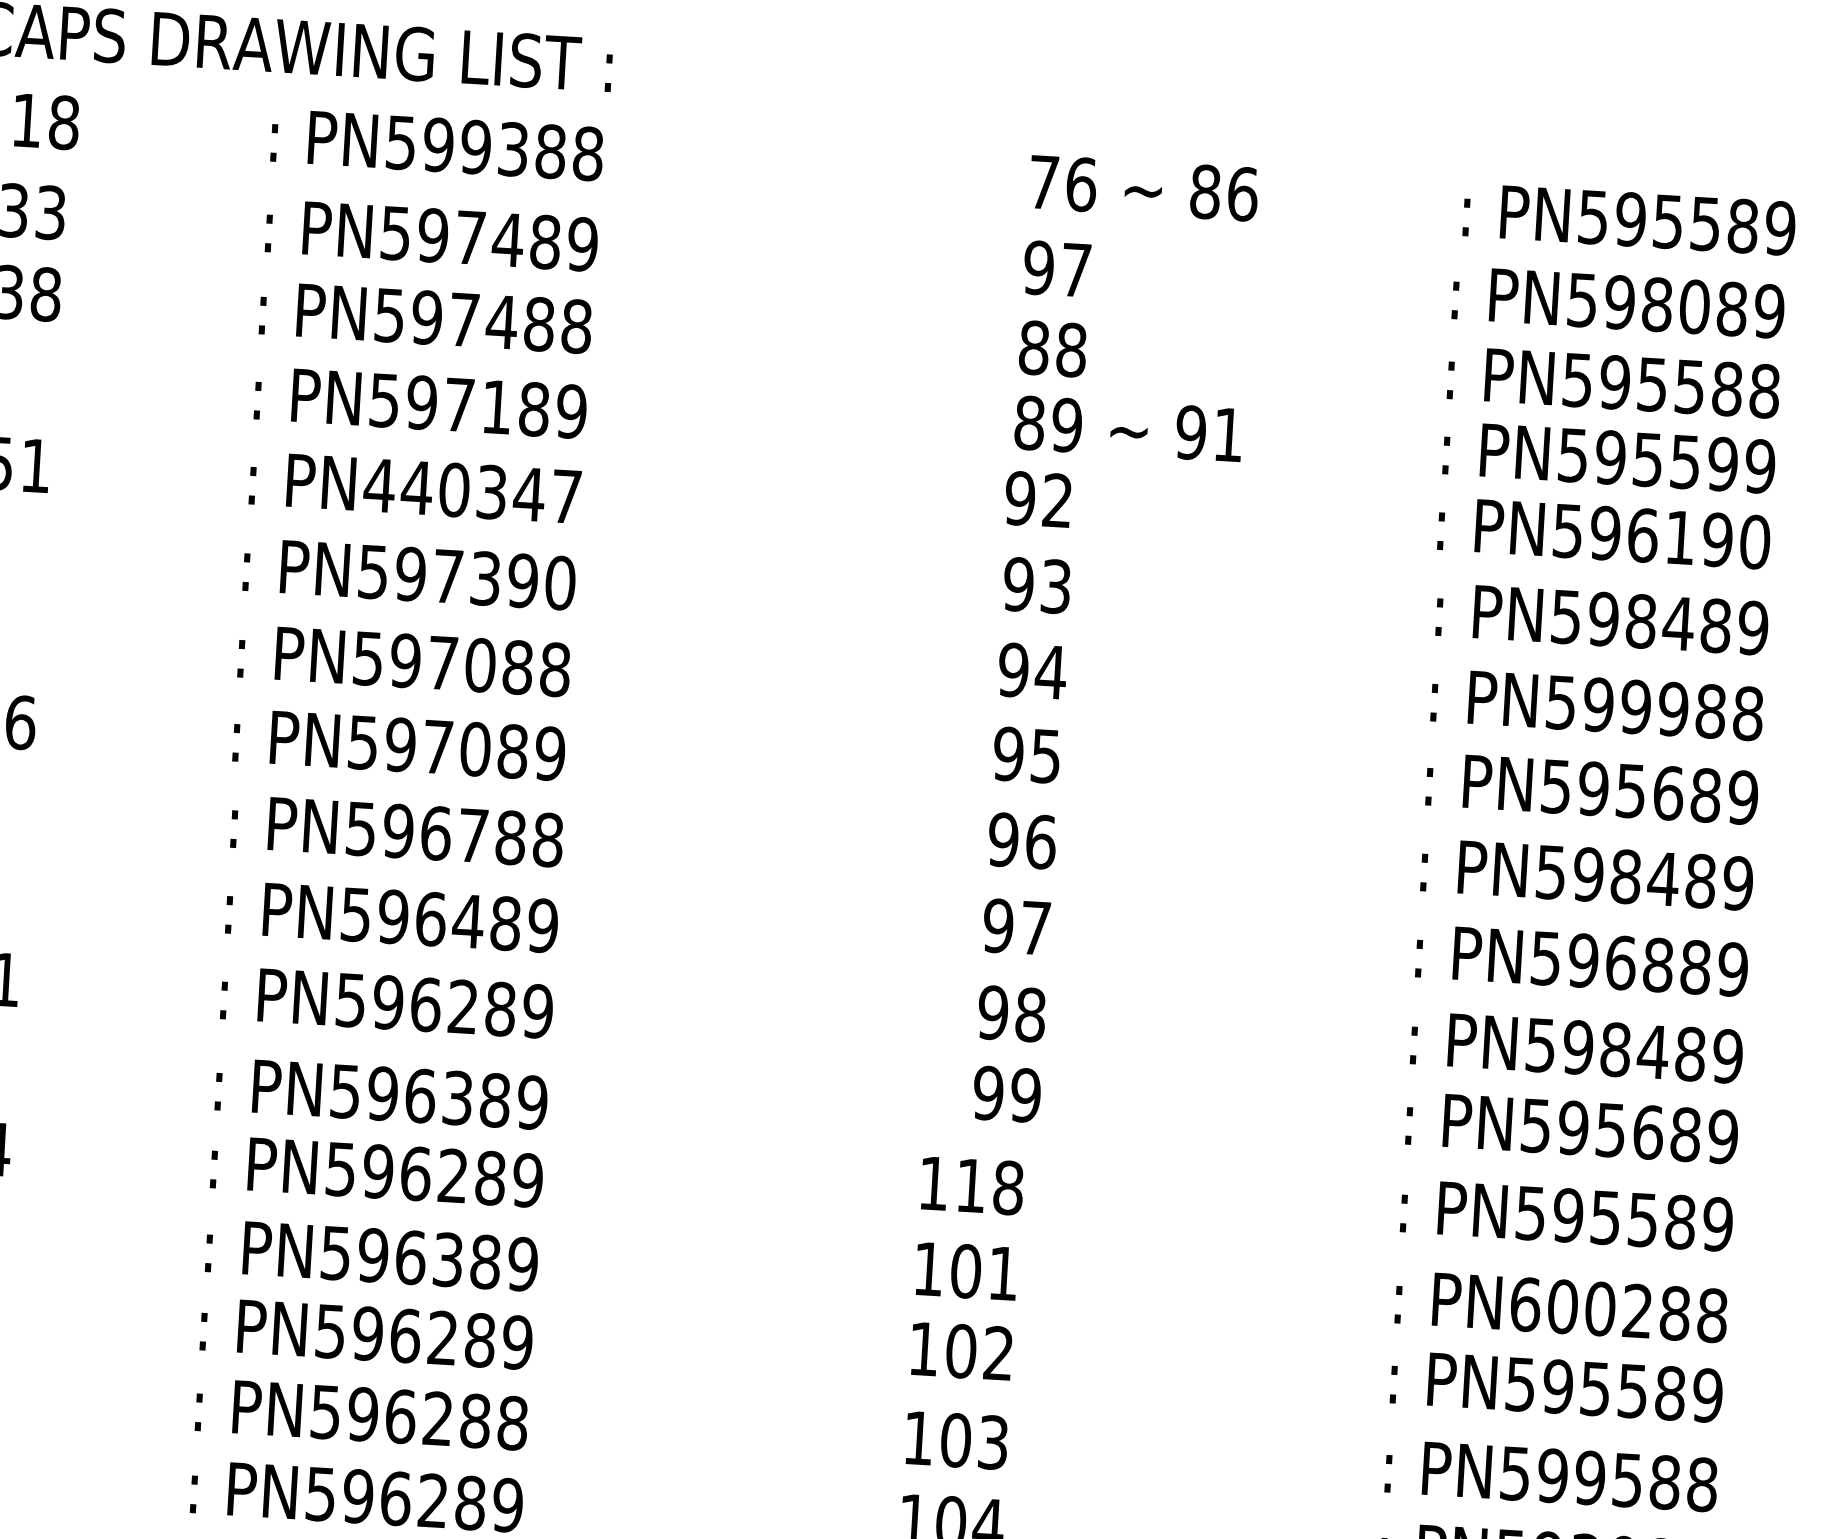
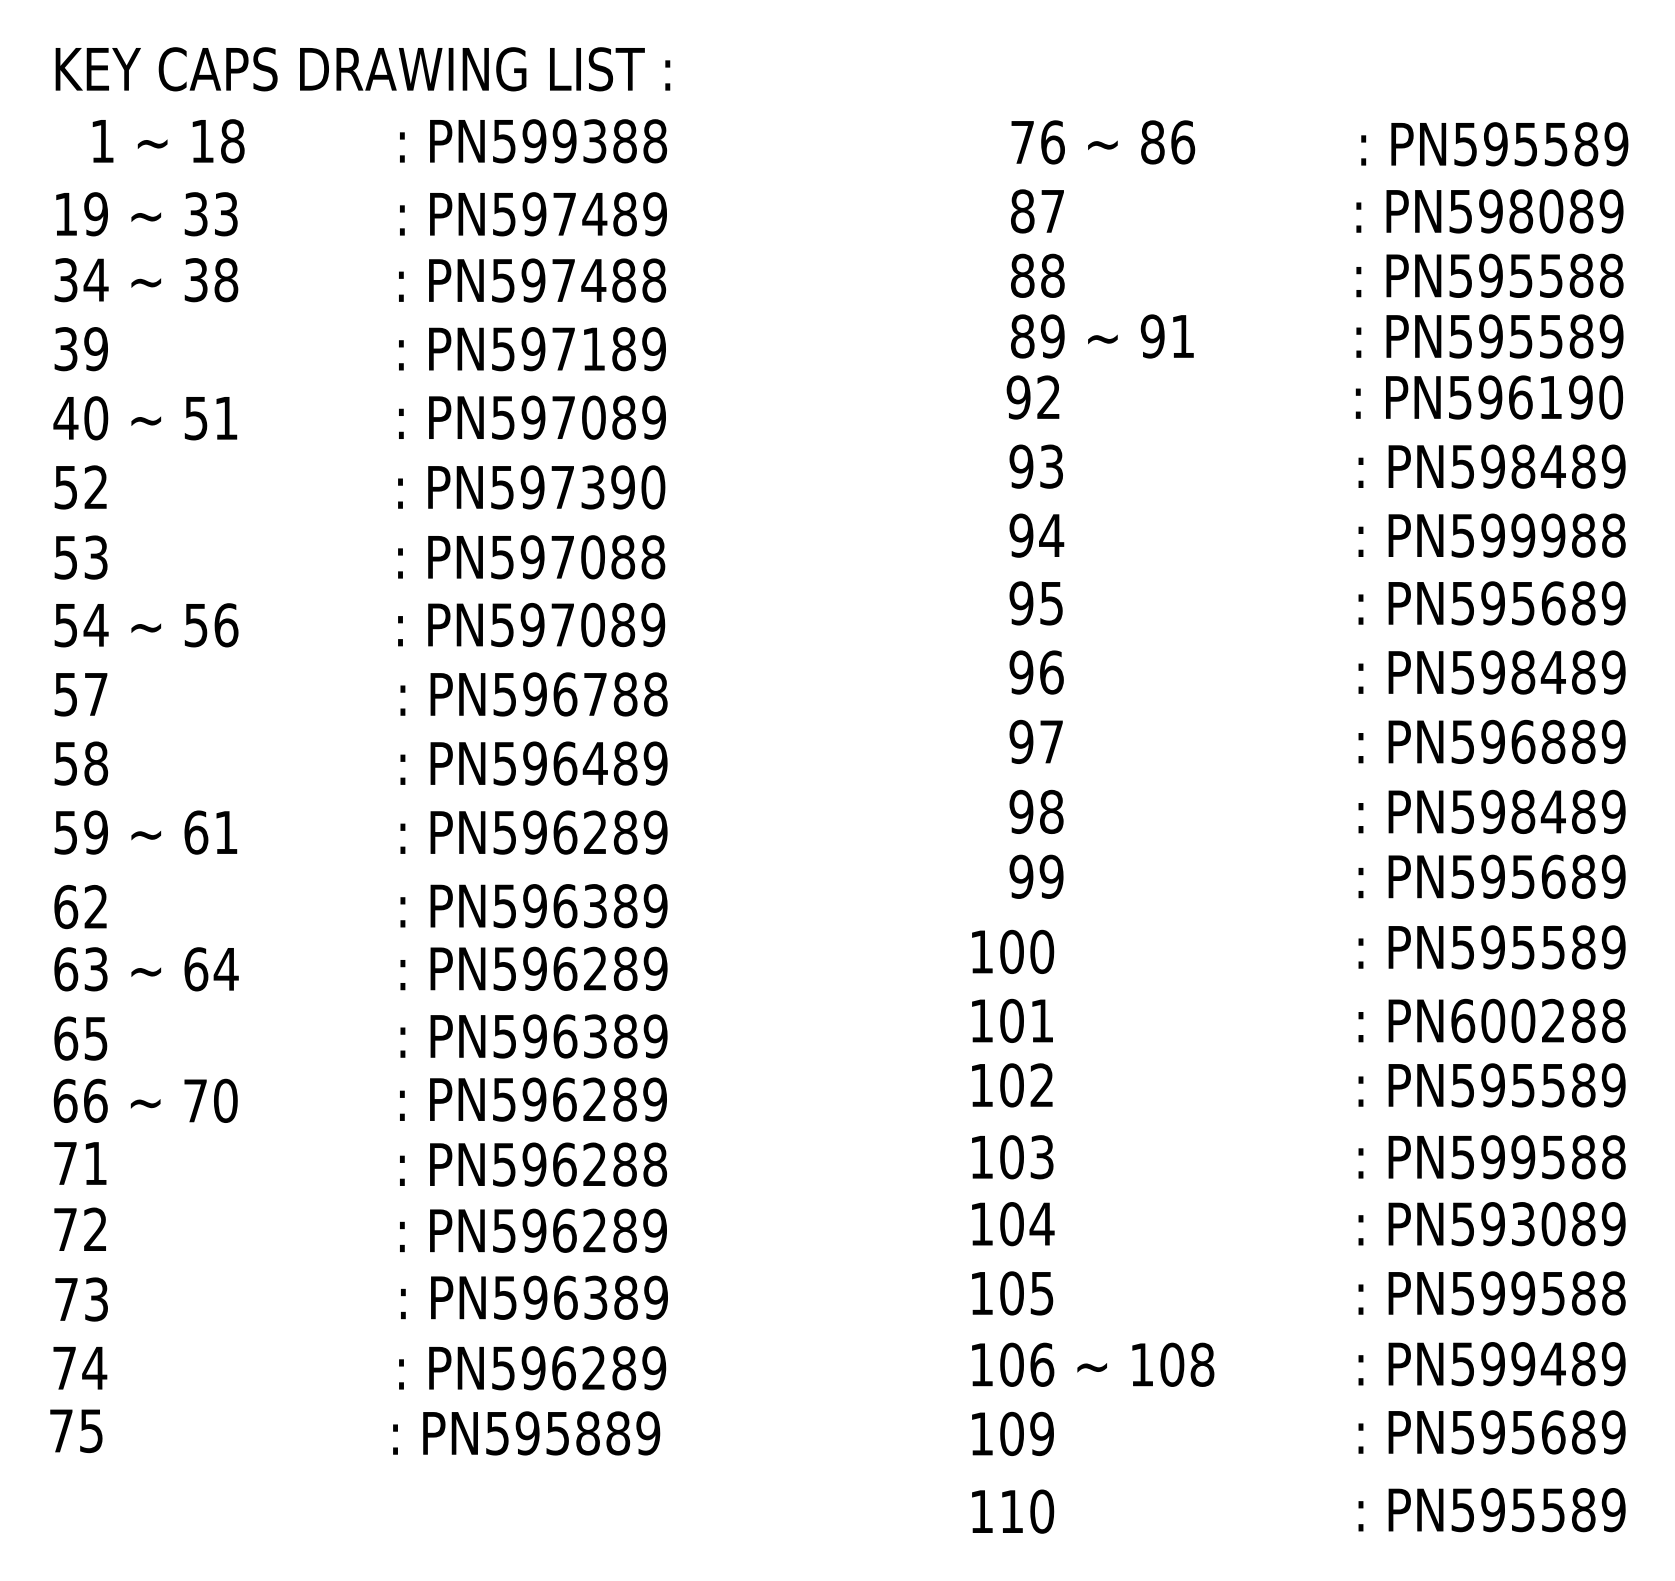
text: (1038, 268) -> (1022, 211), 97 -> 87
text: (1722, 464) -> (1581, 336), PN595599 -> PN595589
text: (471, 490) -> (577, 417), PN440347 -> PN597089
text: (990, 1186) -> (1027, 951), 118 -> 100

